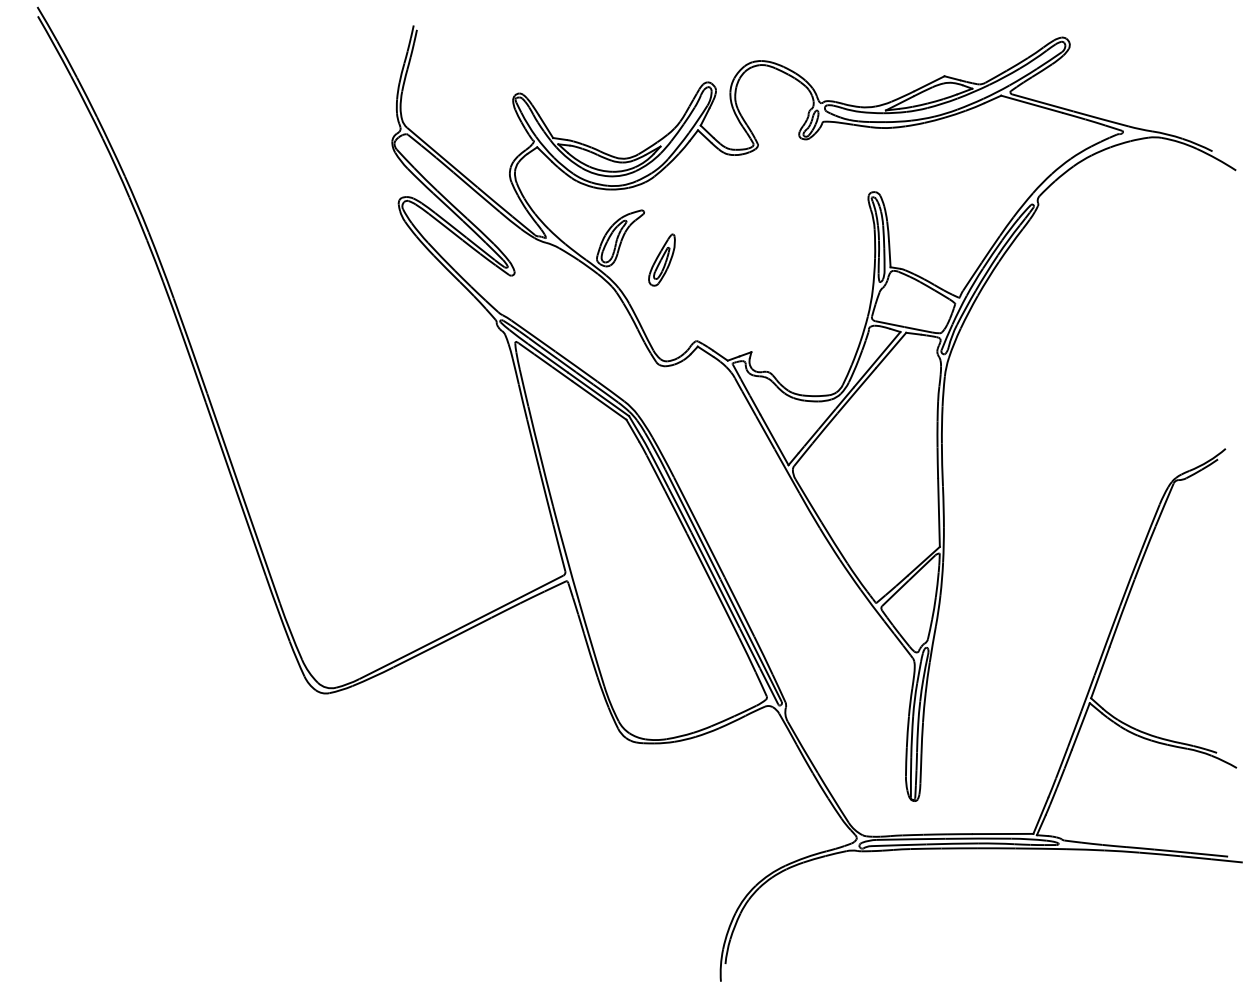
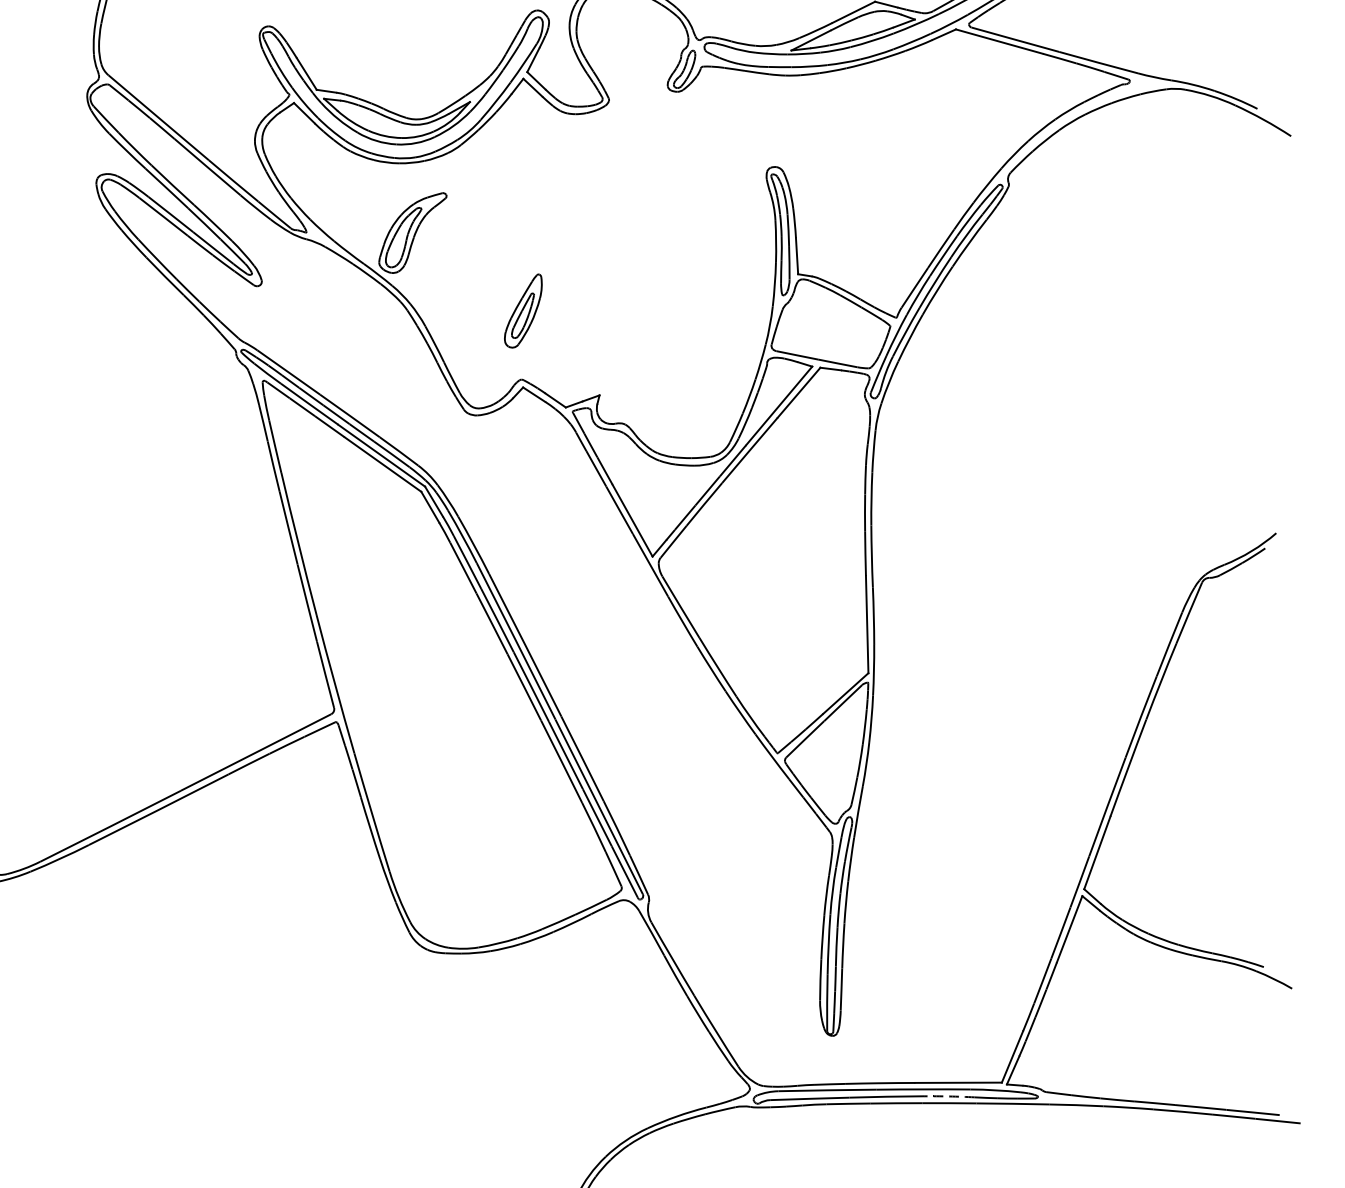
part: (661, 259) -> (522, 310), moved
arc: (996, 843) -> (949, 1096), solid -> dashed

